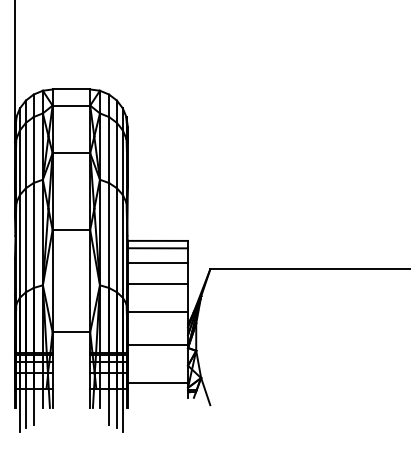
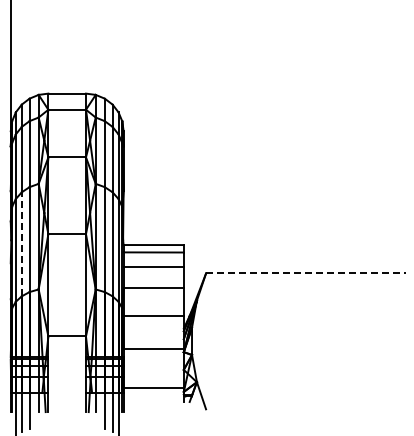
line: (26, 239) -> (22, 243), solid -> dashed
line: (310, 269) -> (306, 273), solid -> dashed

